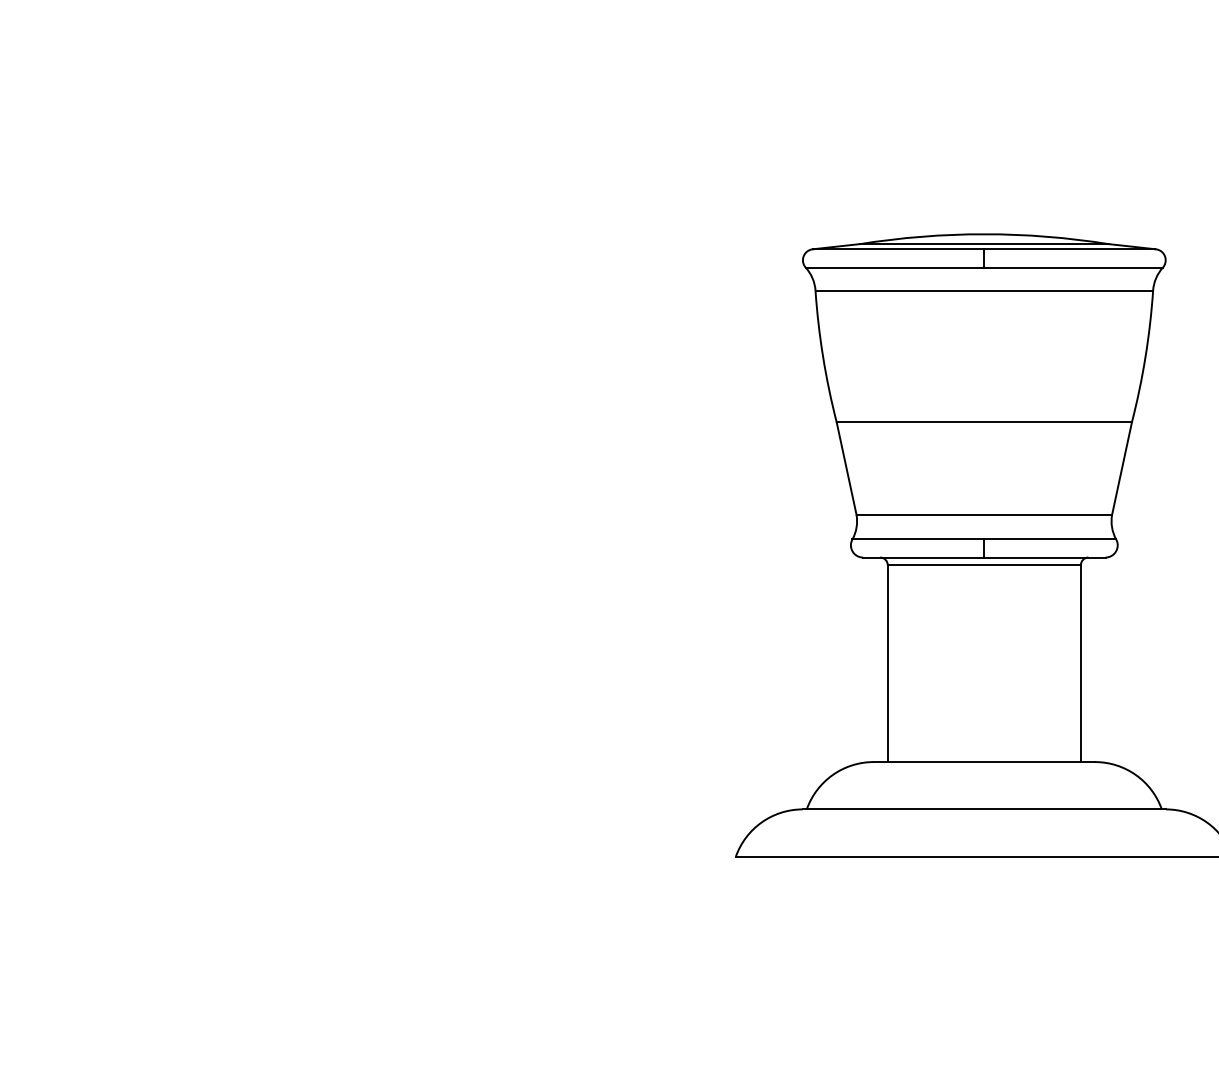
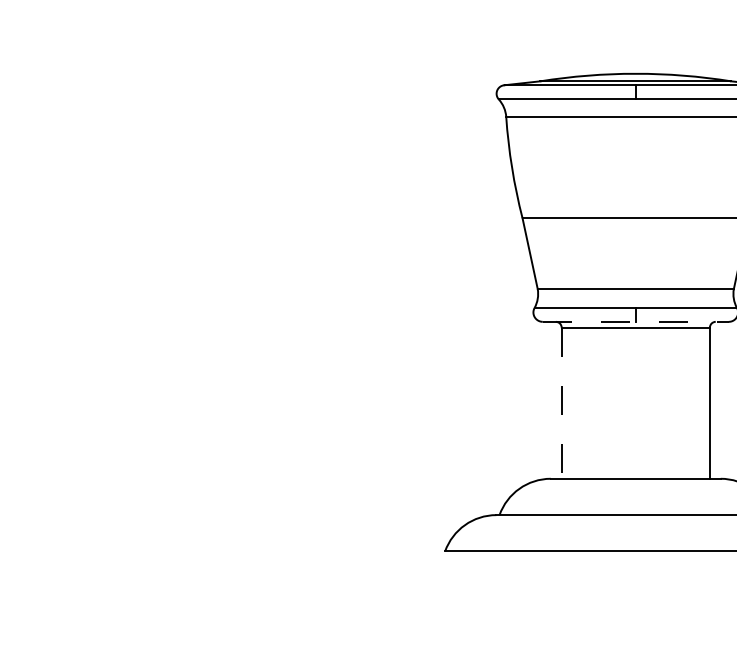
line: (984, 557) -> (635, 321), solid -> dashed
line: (887, 664) -> (561, 403), solid -> dashed

